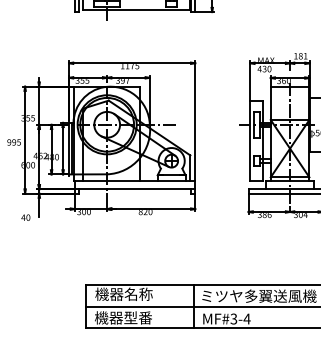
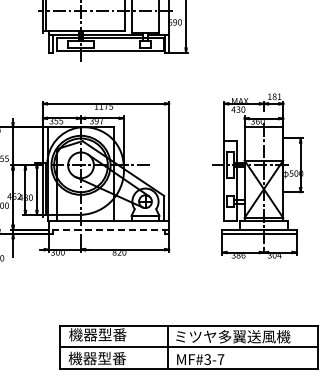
line: (134, 188) -> (108, 229), solid -> dashed
text: (138, 293) -> (112, 334), 機器名称 -> 機器型番
text: (246, 318) -> (220, 359), MF#3-4 -> MF#3-7

